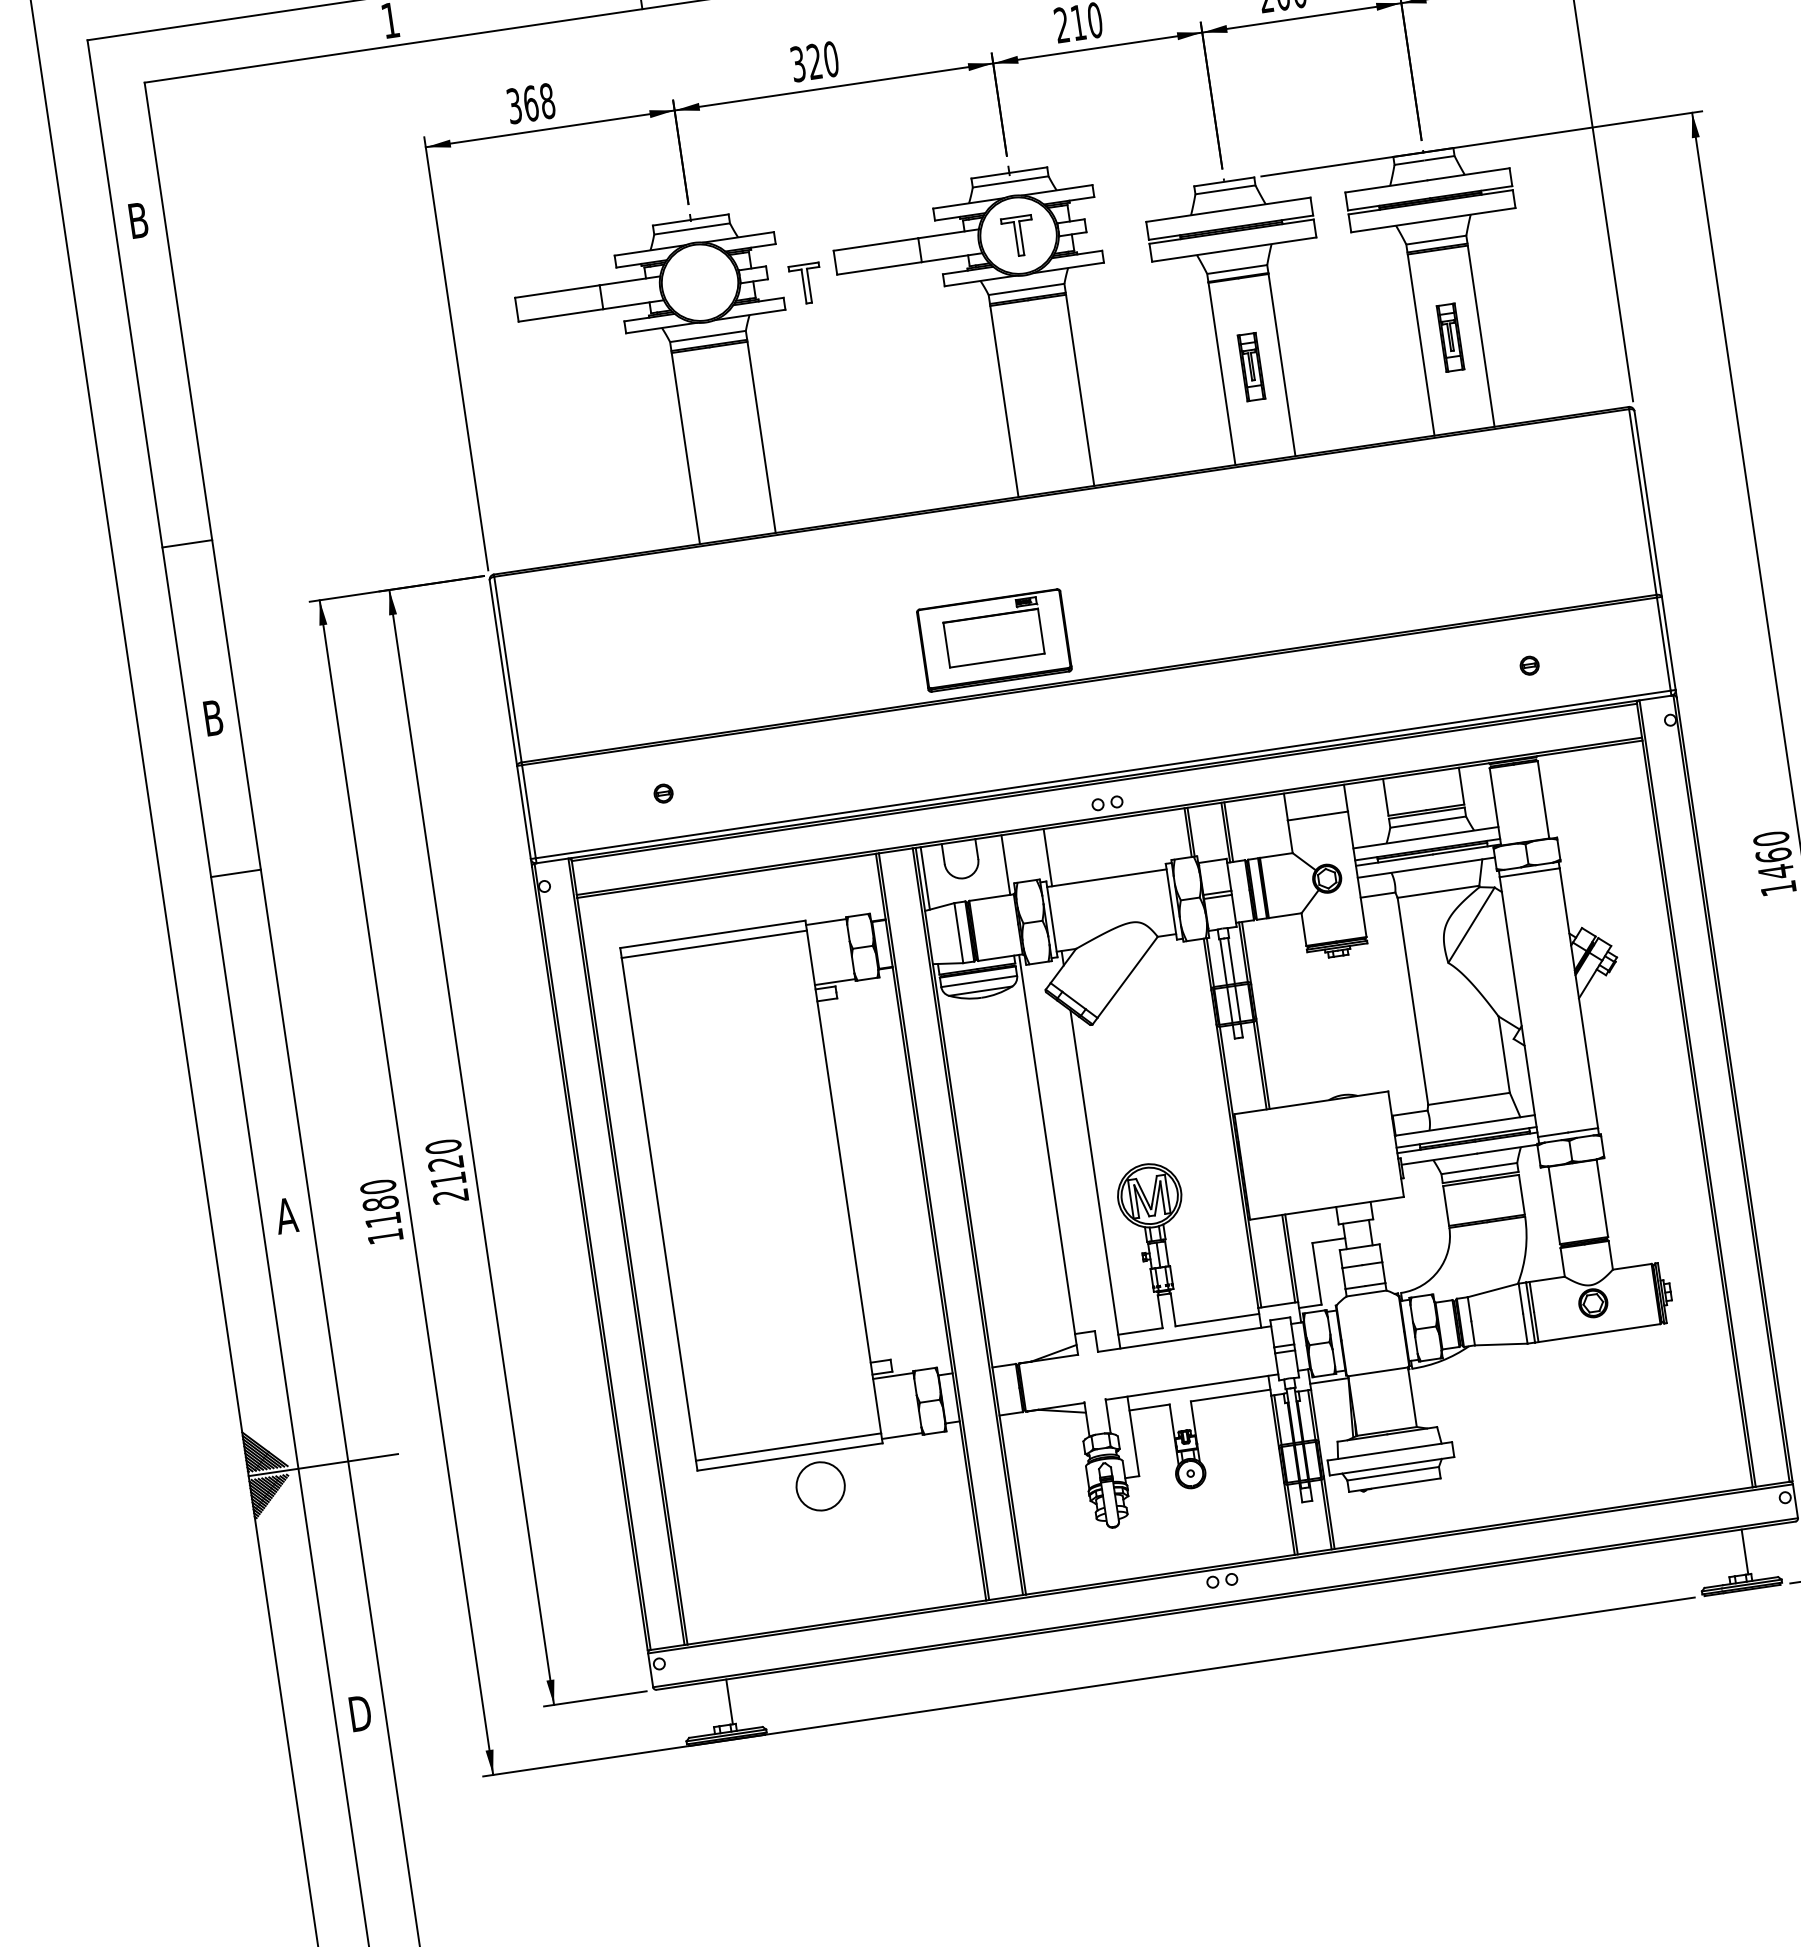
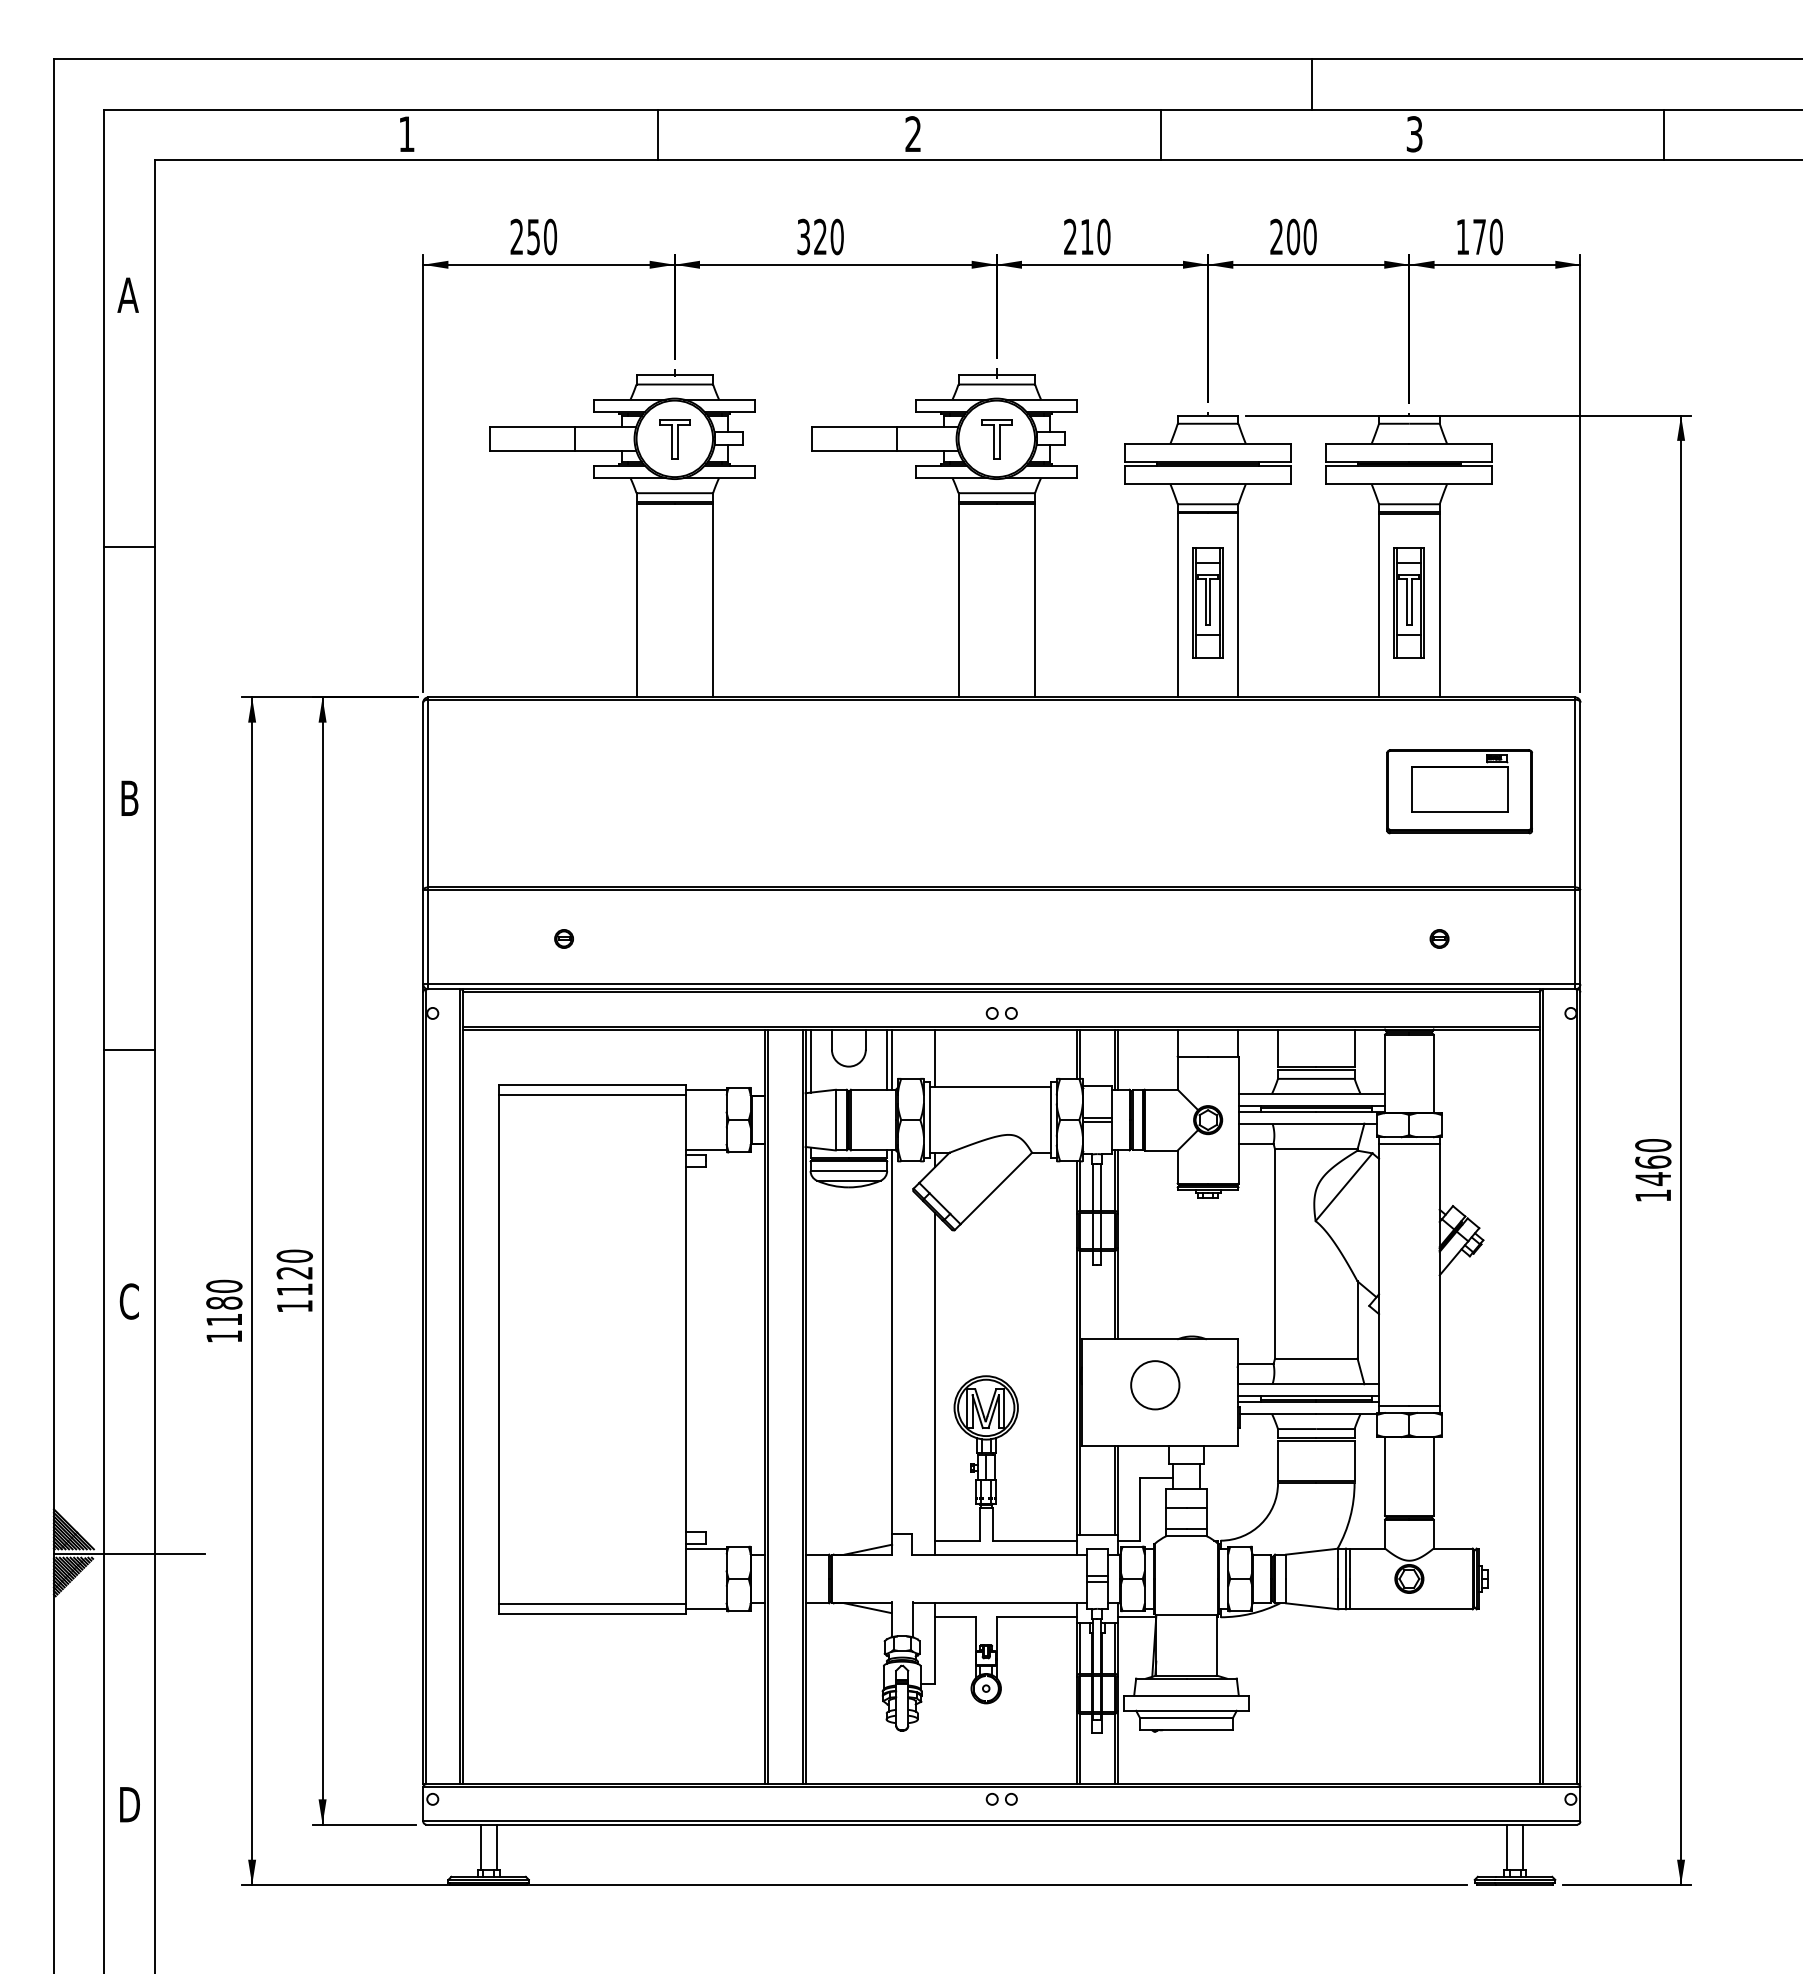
text: (530, 103) -> (533, 236), 368 -> 250
text: (137, 219) -> (127, 294), B -> A
part: (806, 283) -> (674, 439), moved
part: (1449, 337) -> (1408, 602), size x1.67
part: (1250, 366) -> (1207, 602), size x1.67
line: (187, 544) -> (129, 547), moved
part: (994, 640) -> (1459, 791), moved
line: (1001, 865) -> (887, 1059), added
line: (236, 873) -> (129, 1050), moved
text: (450, 1196) -> (294, 1306), 2120 -> 1120
text: (286, 1215) -> (129, 1301), A -> C
circle: (820, 1486) -> (1155, 1385), moved
line: (1728, 1553) -> (1506, 1846), added
line: (713, 1703) -> (480, 1846), added

